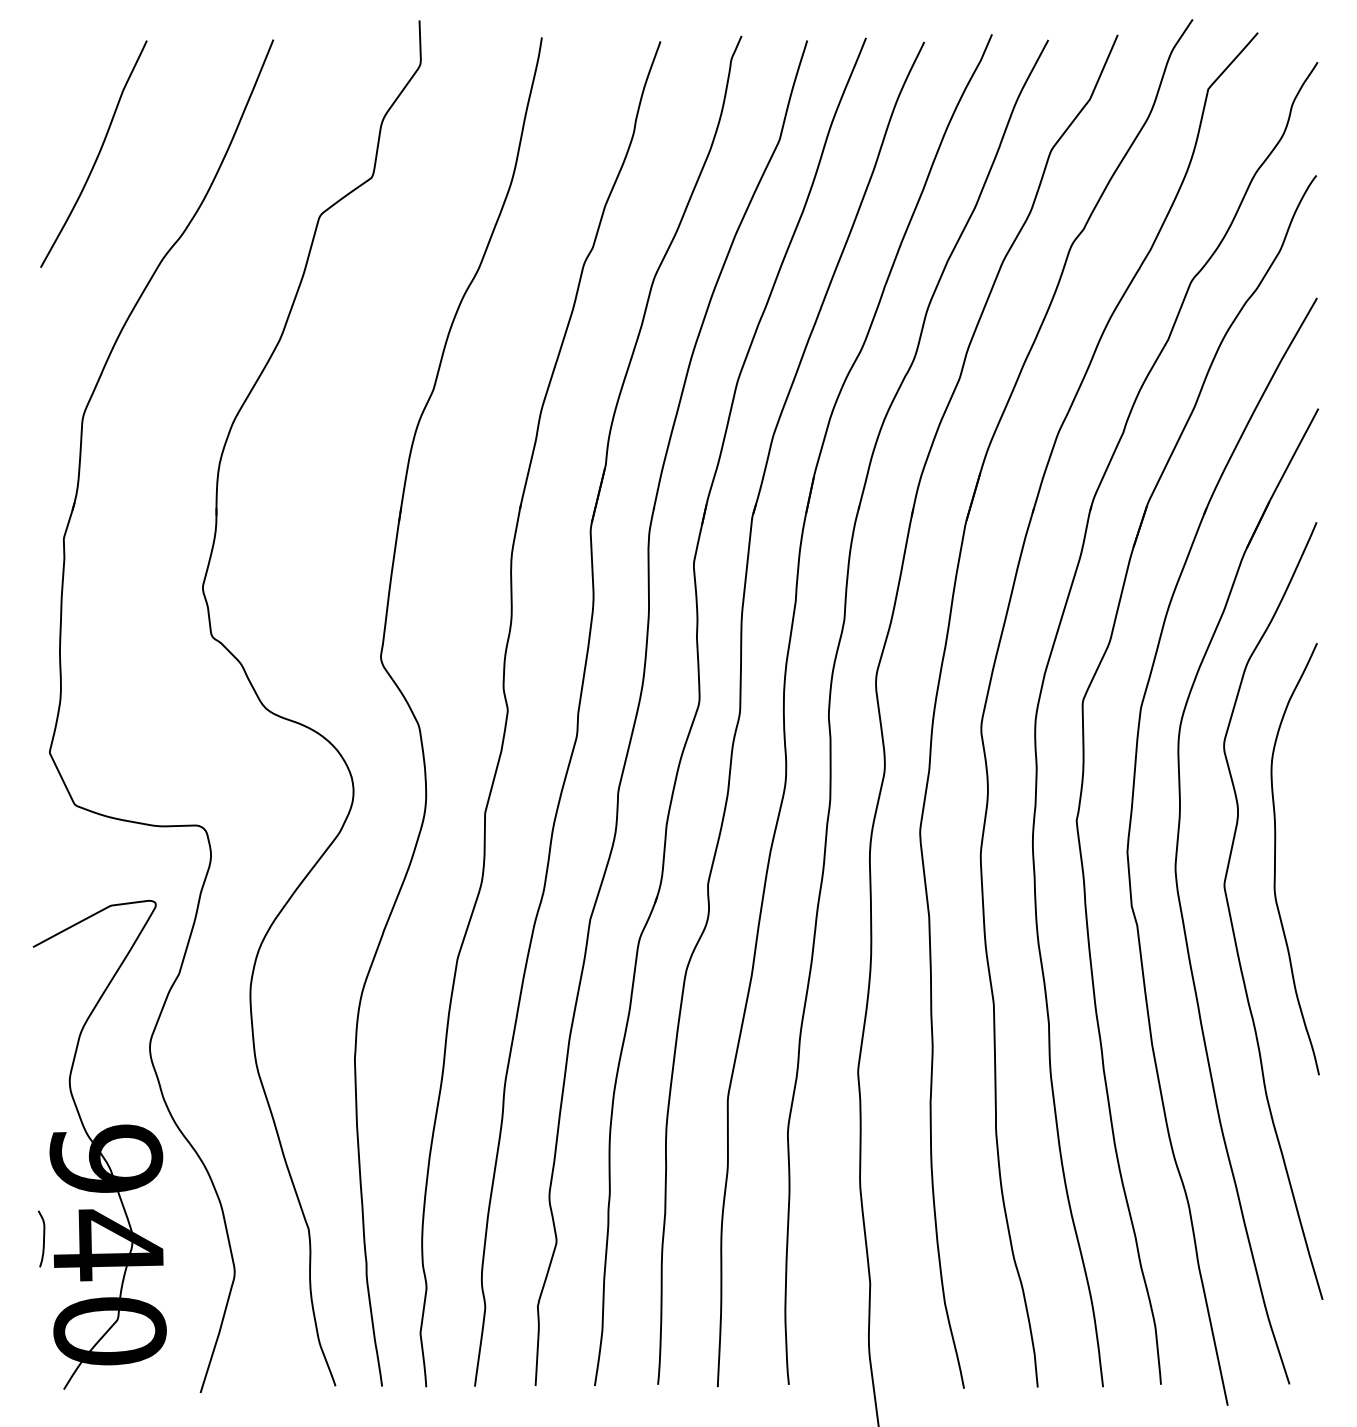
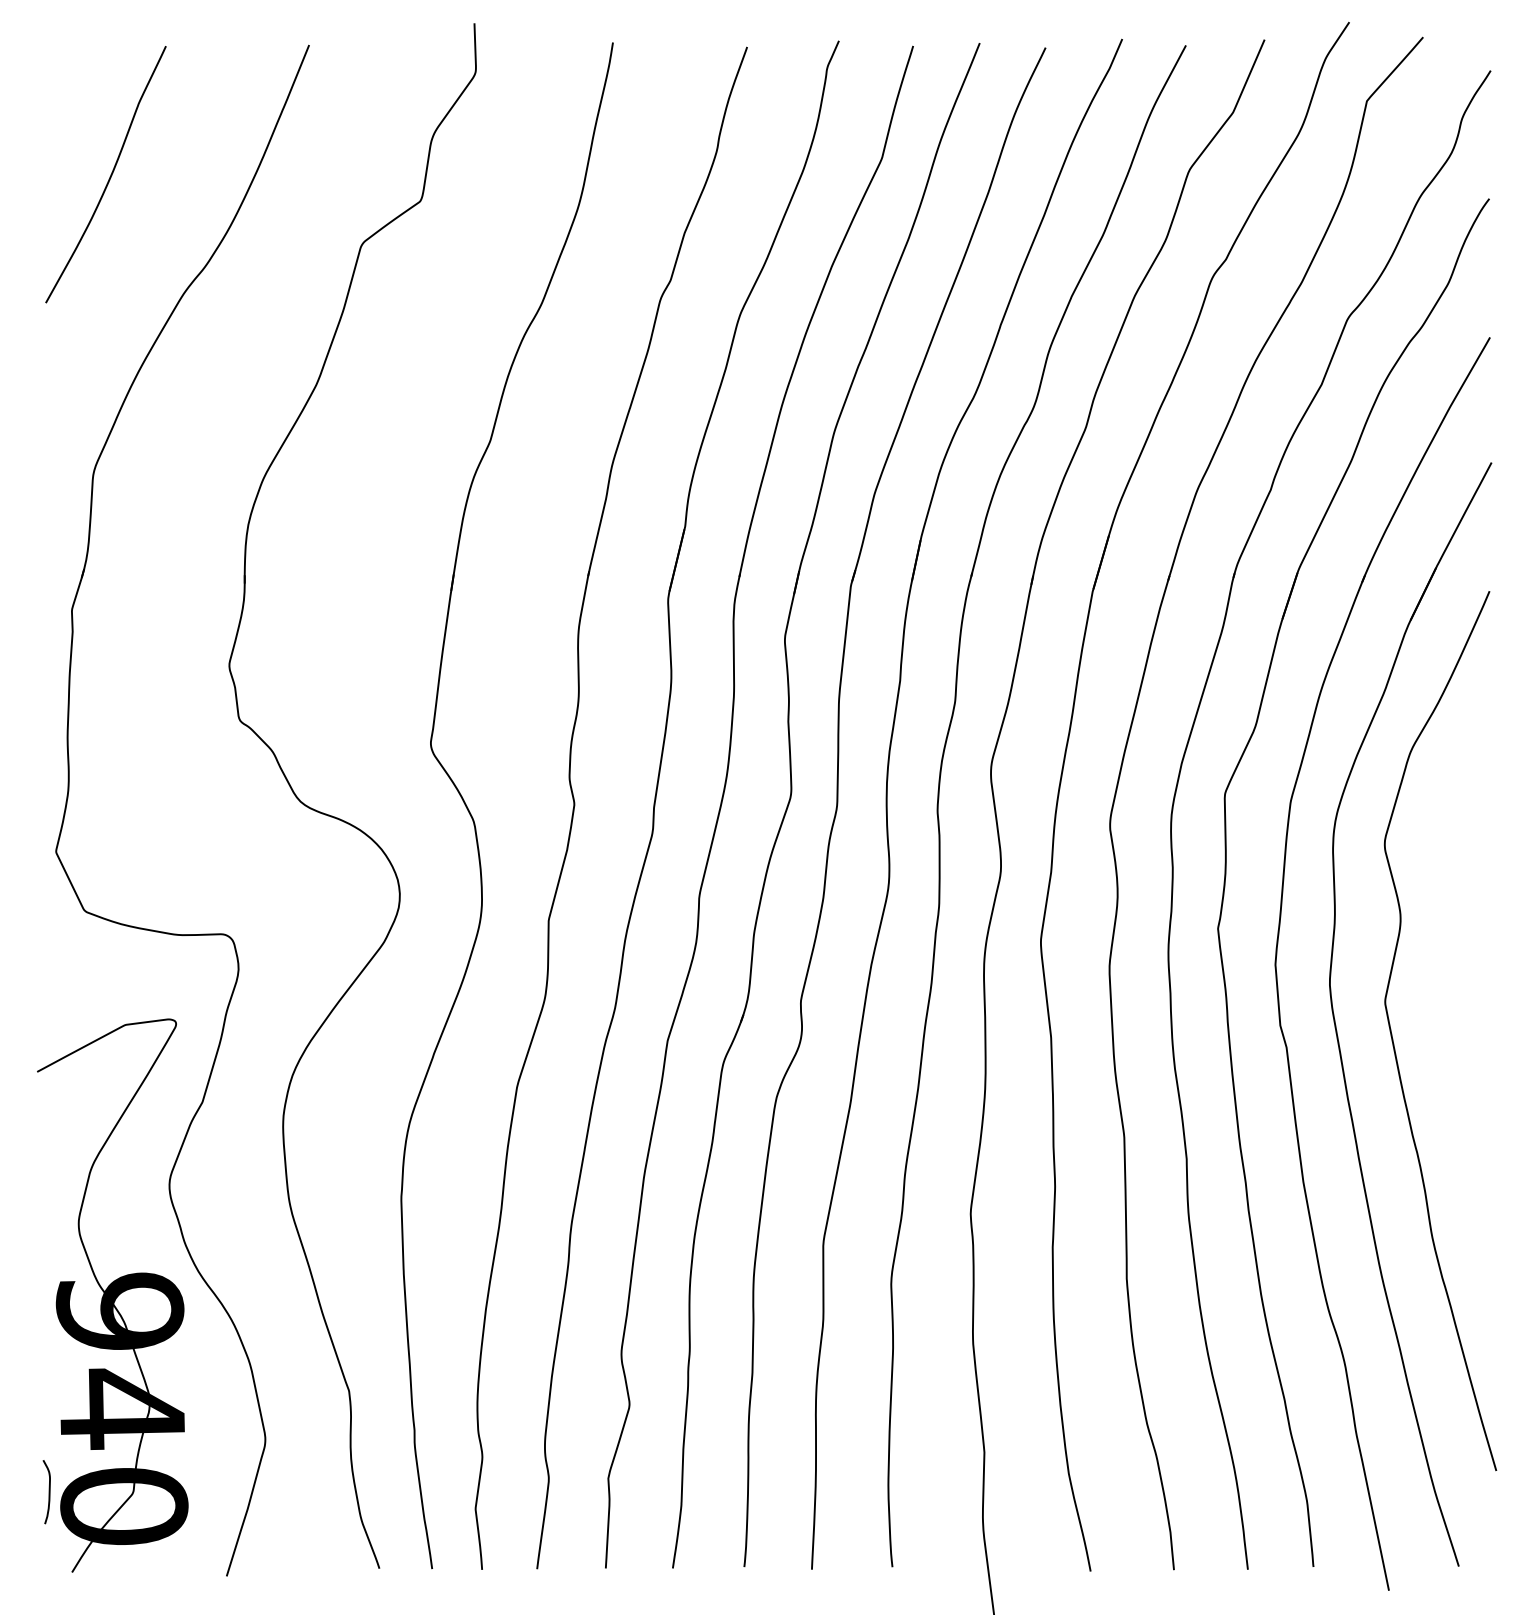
curve: (1275, 858) -> (1443, 971), removed
curve: (43, 1239) -> (48, 1492), moved

